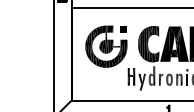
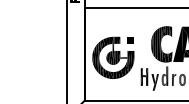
part: (106, 46) -> (113, 57), moved

